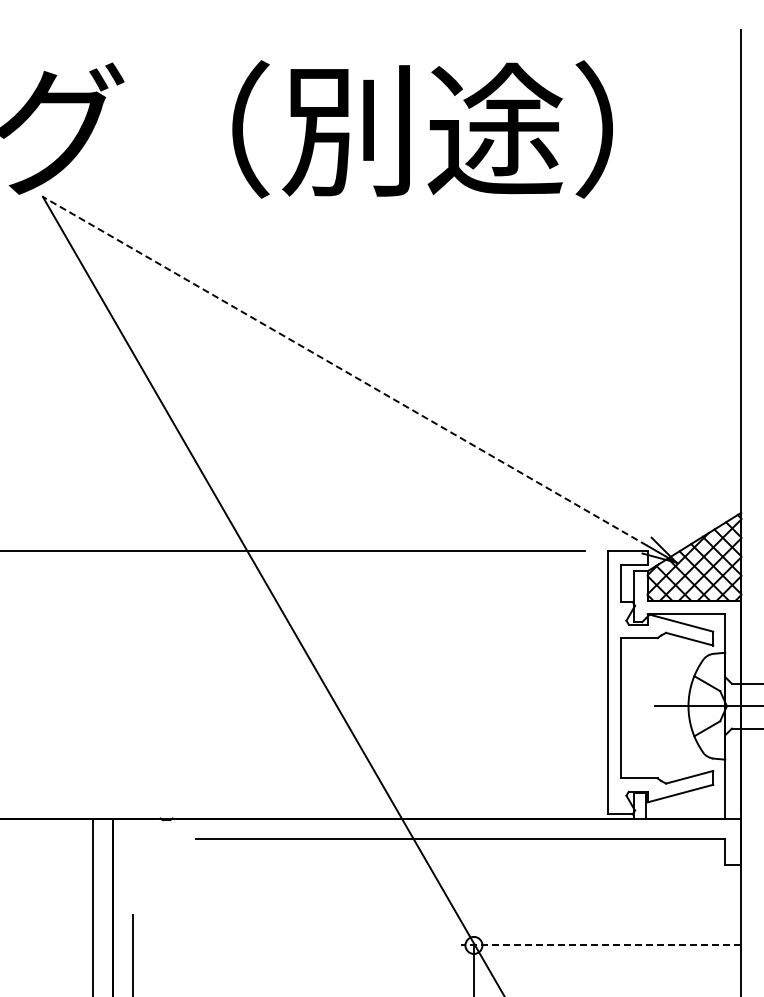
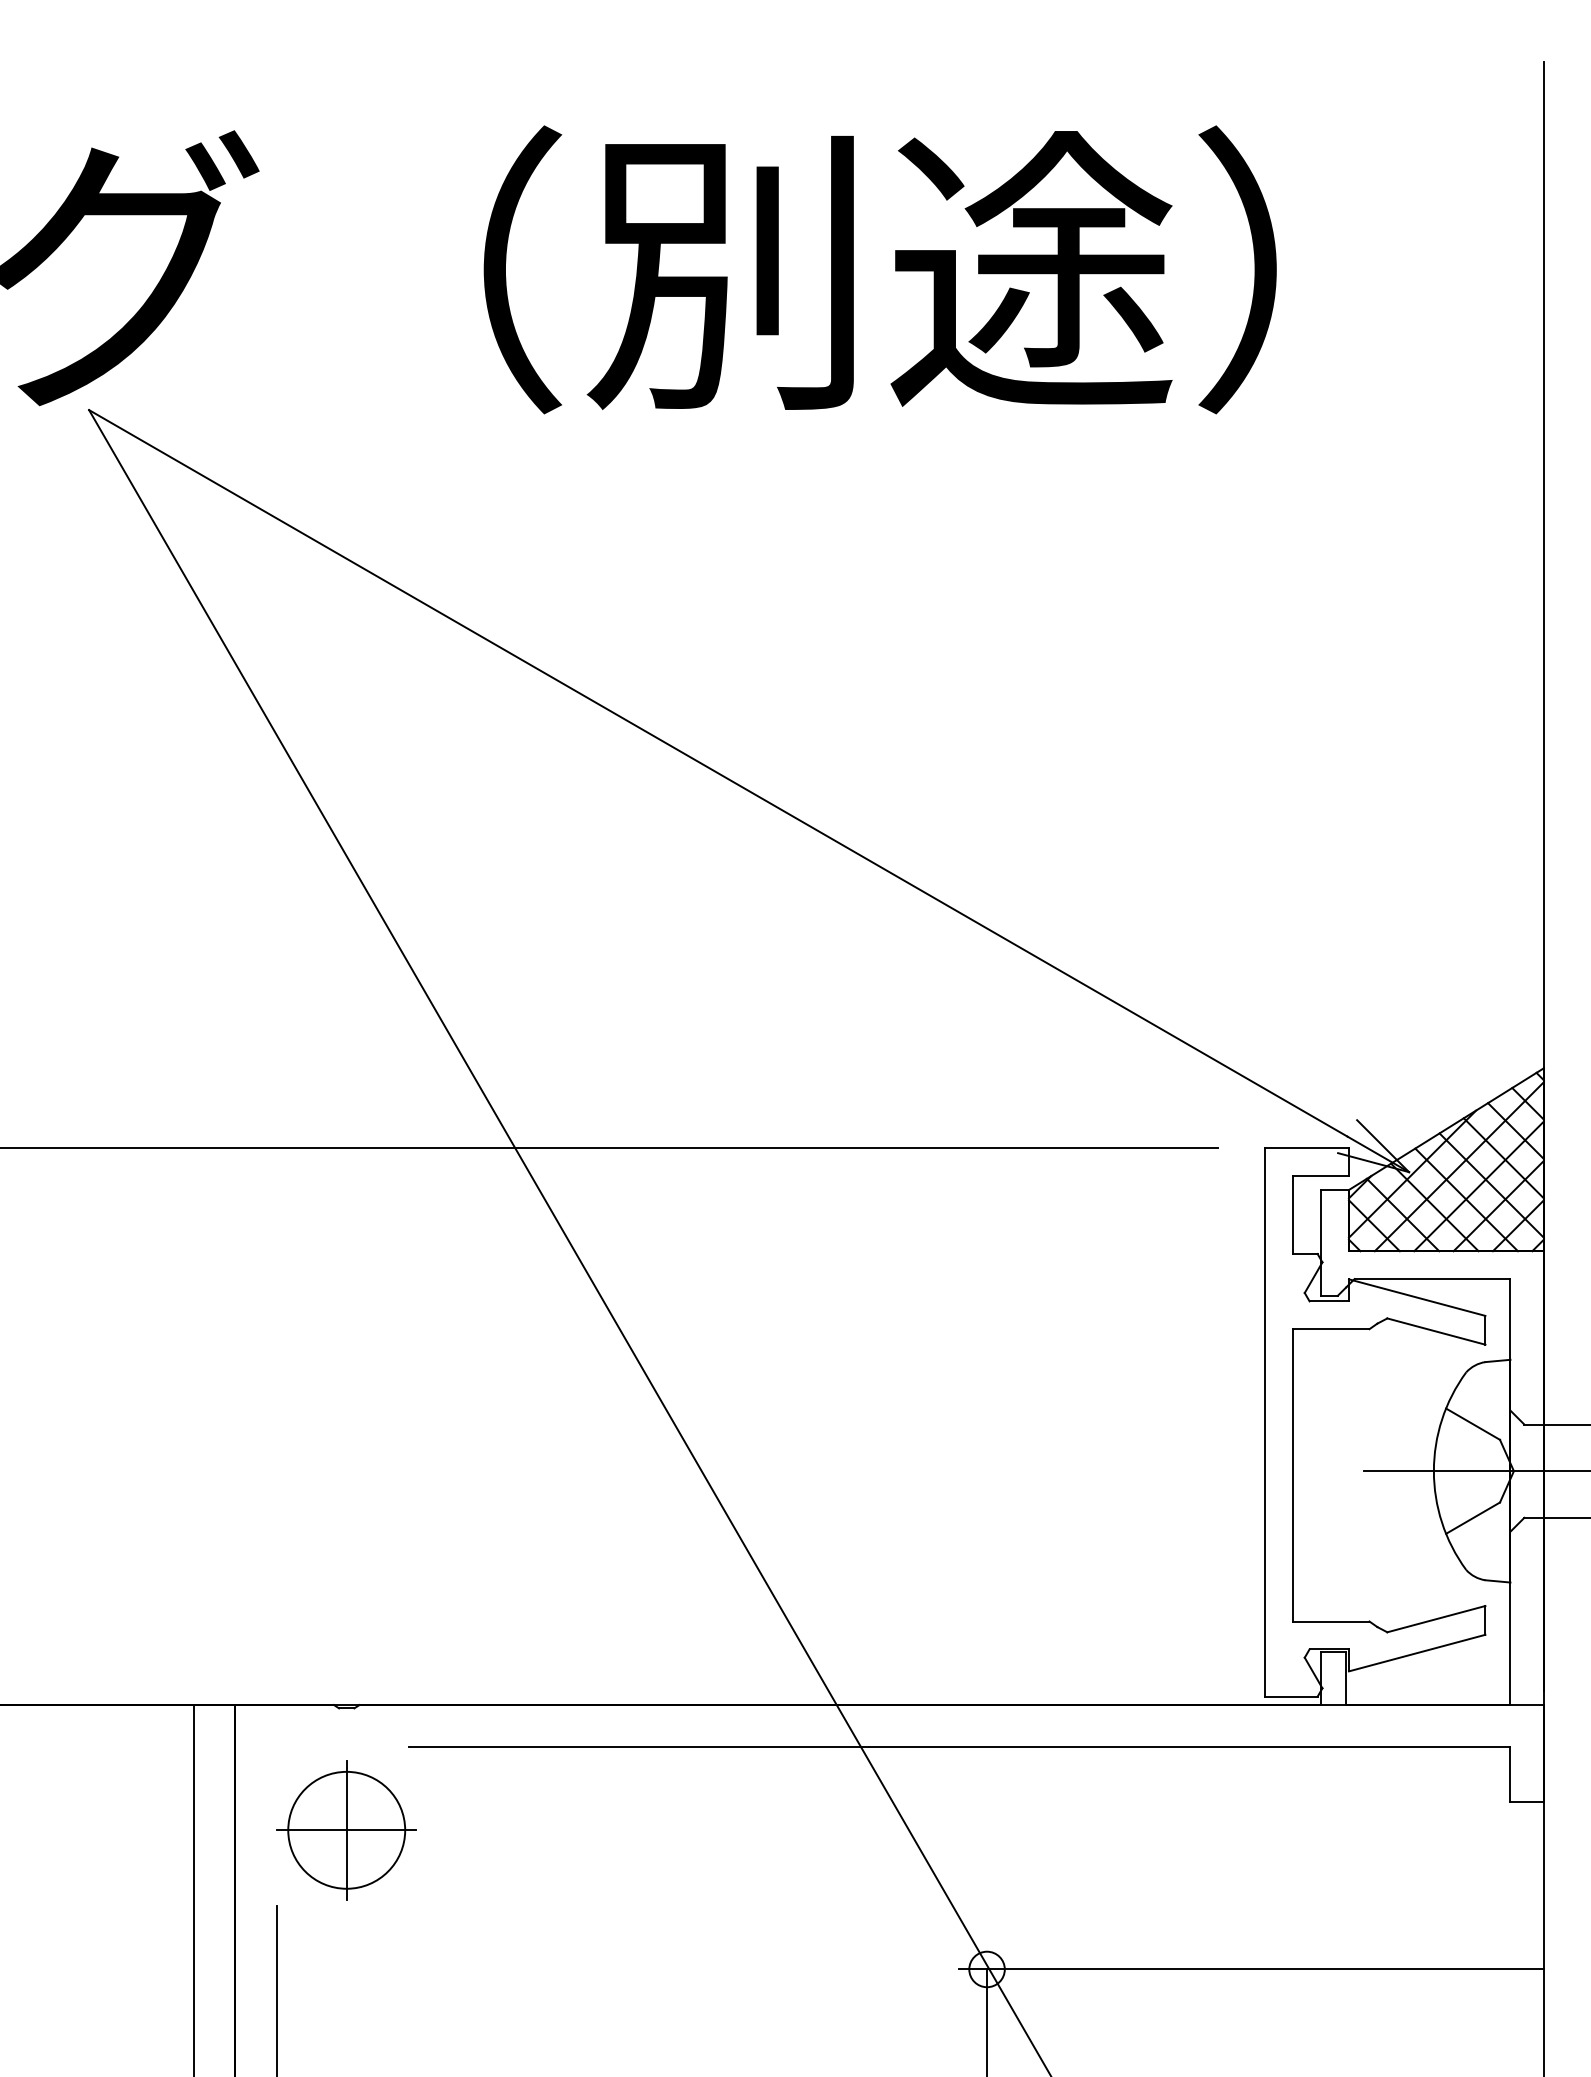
line: (344, 371) -> (717, 773), dashed -> solid
part: (166, 878) -> (346, 1830), added
line: (600, 945) -> (1250, 1969), dashed -> solid

